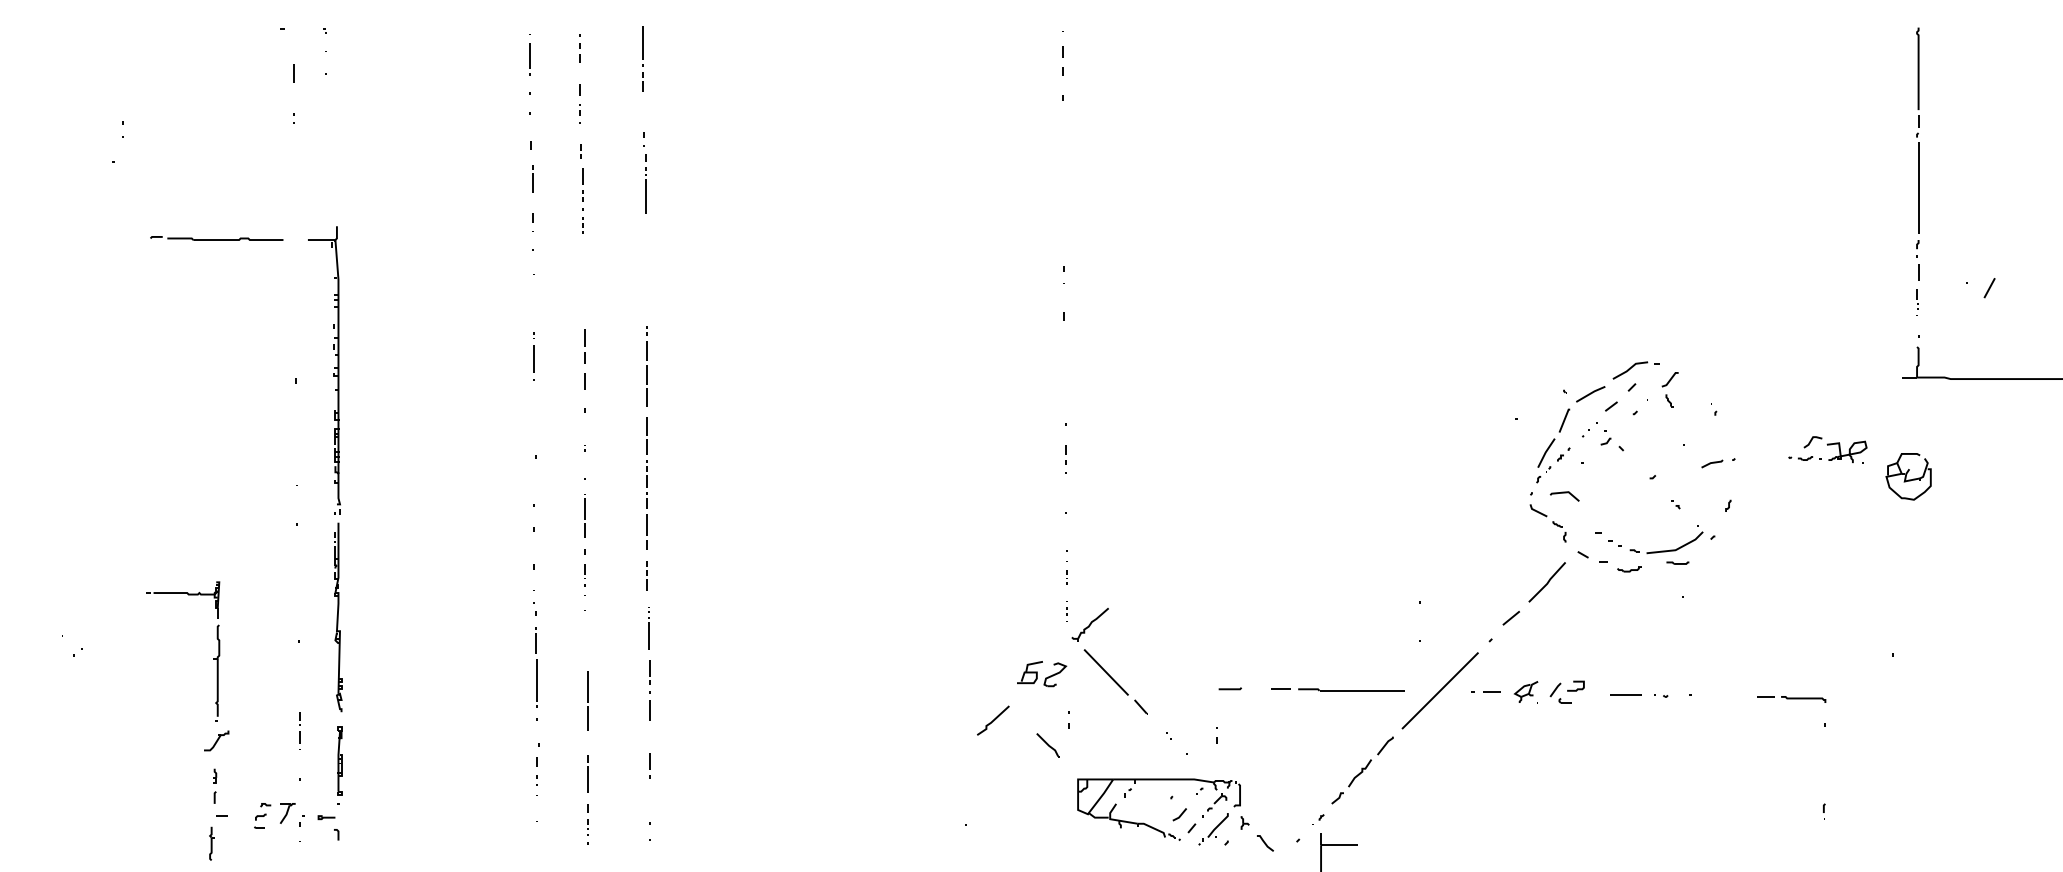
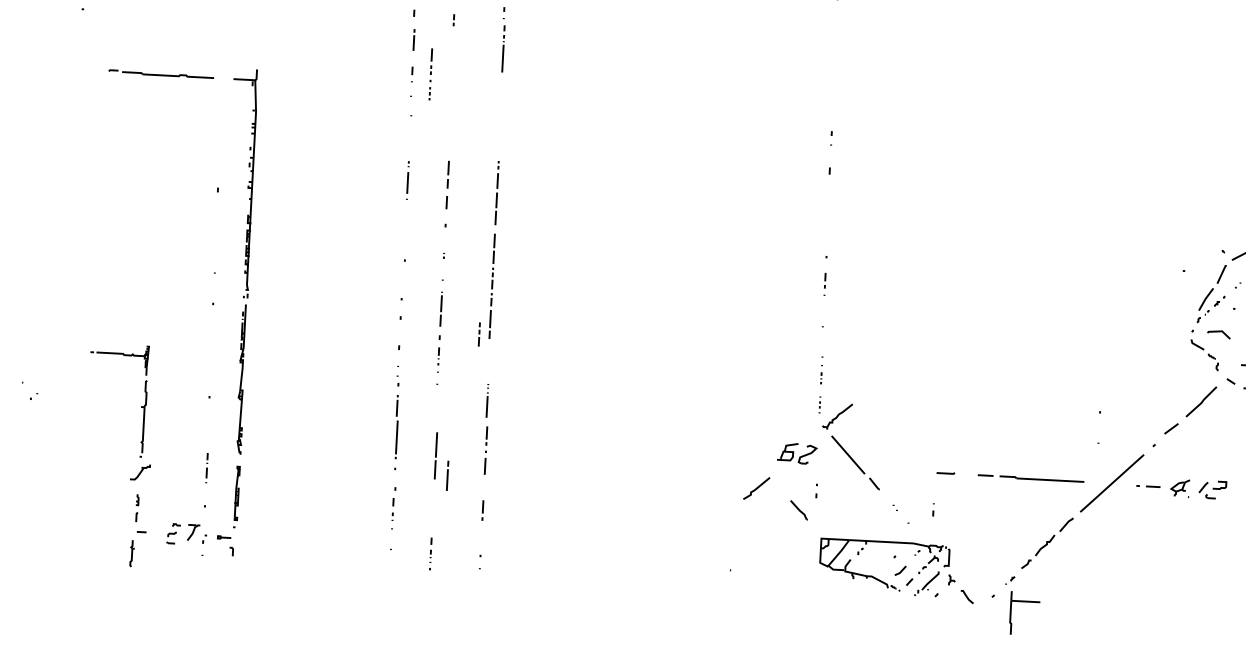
line: (582, 200) -> (430, 73), moved
line: (646, 575) -> (478, 333), moved
line: (587, 773) -> (447, 475), moved

